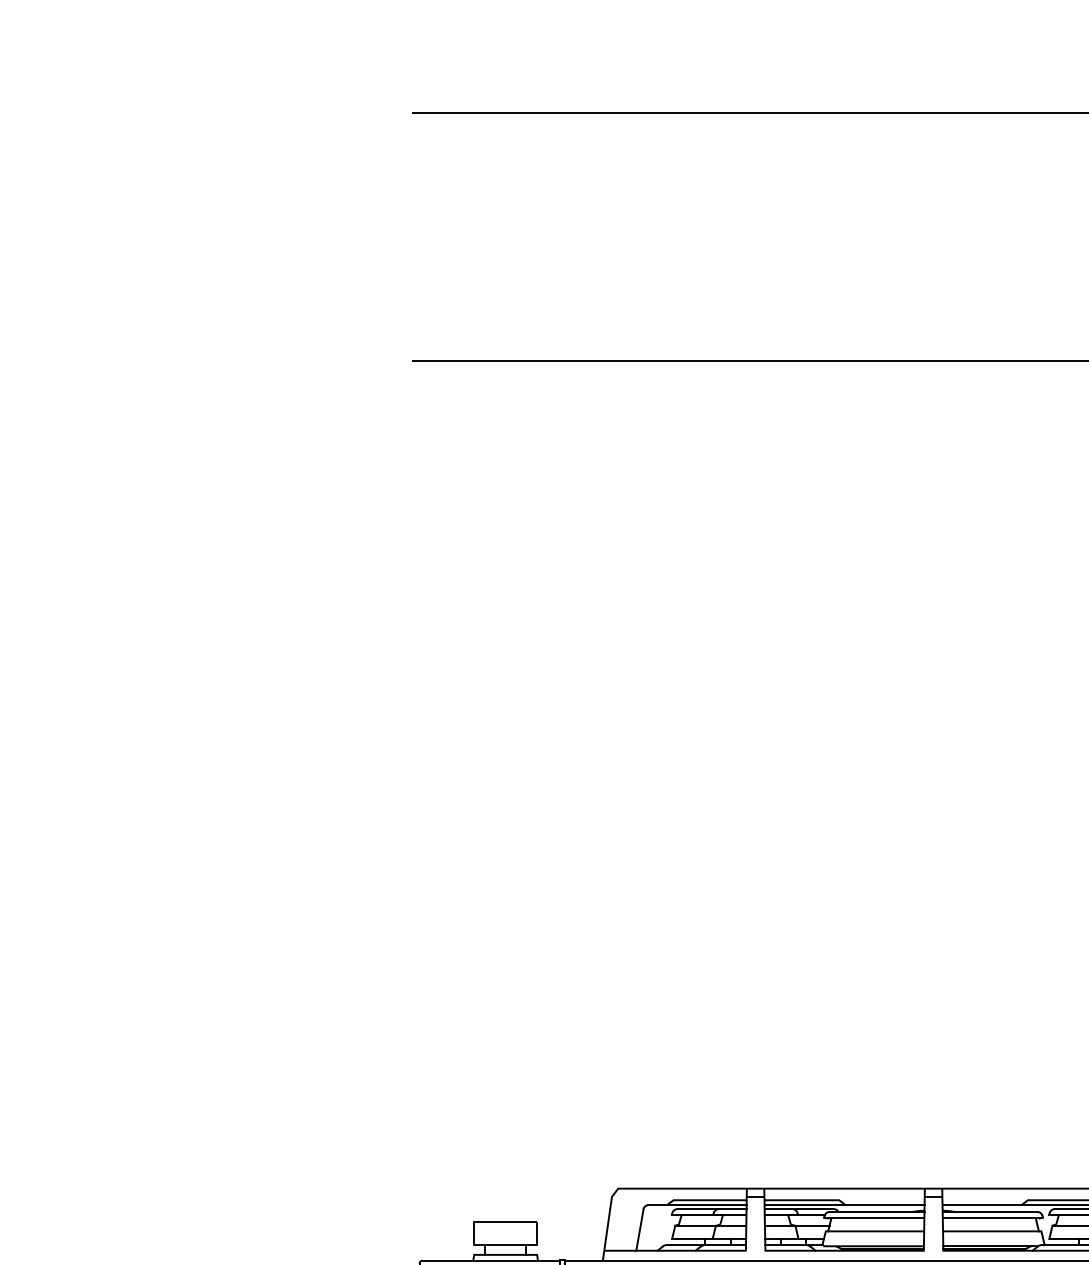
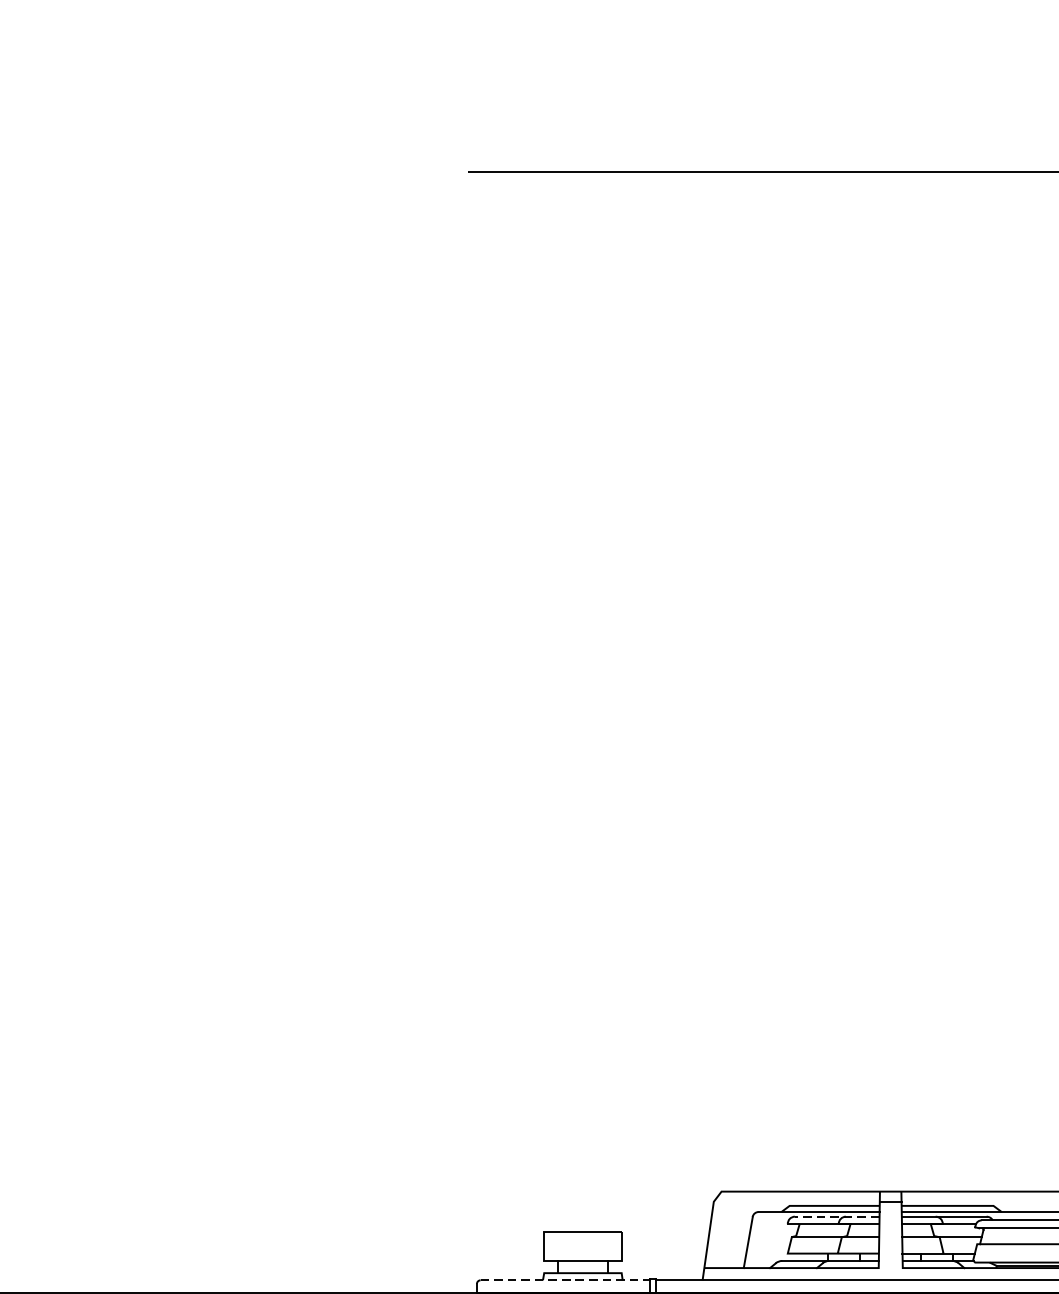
line: (711, 1209) -> (836, 1217), solid -> dashed
line: (491, 1260) -> (565, 1280), solid -> dashed

